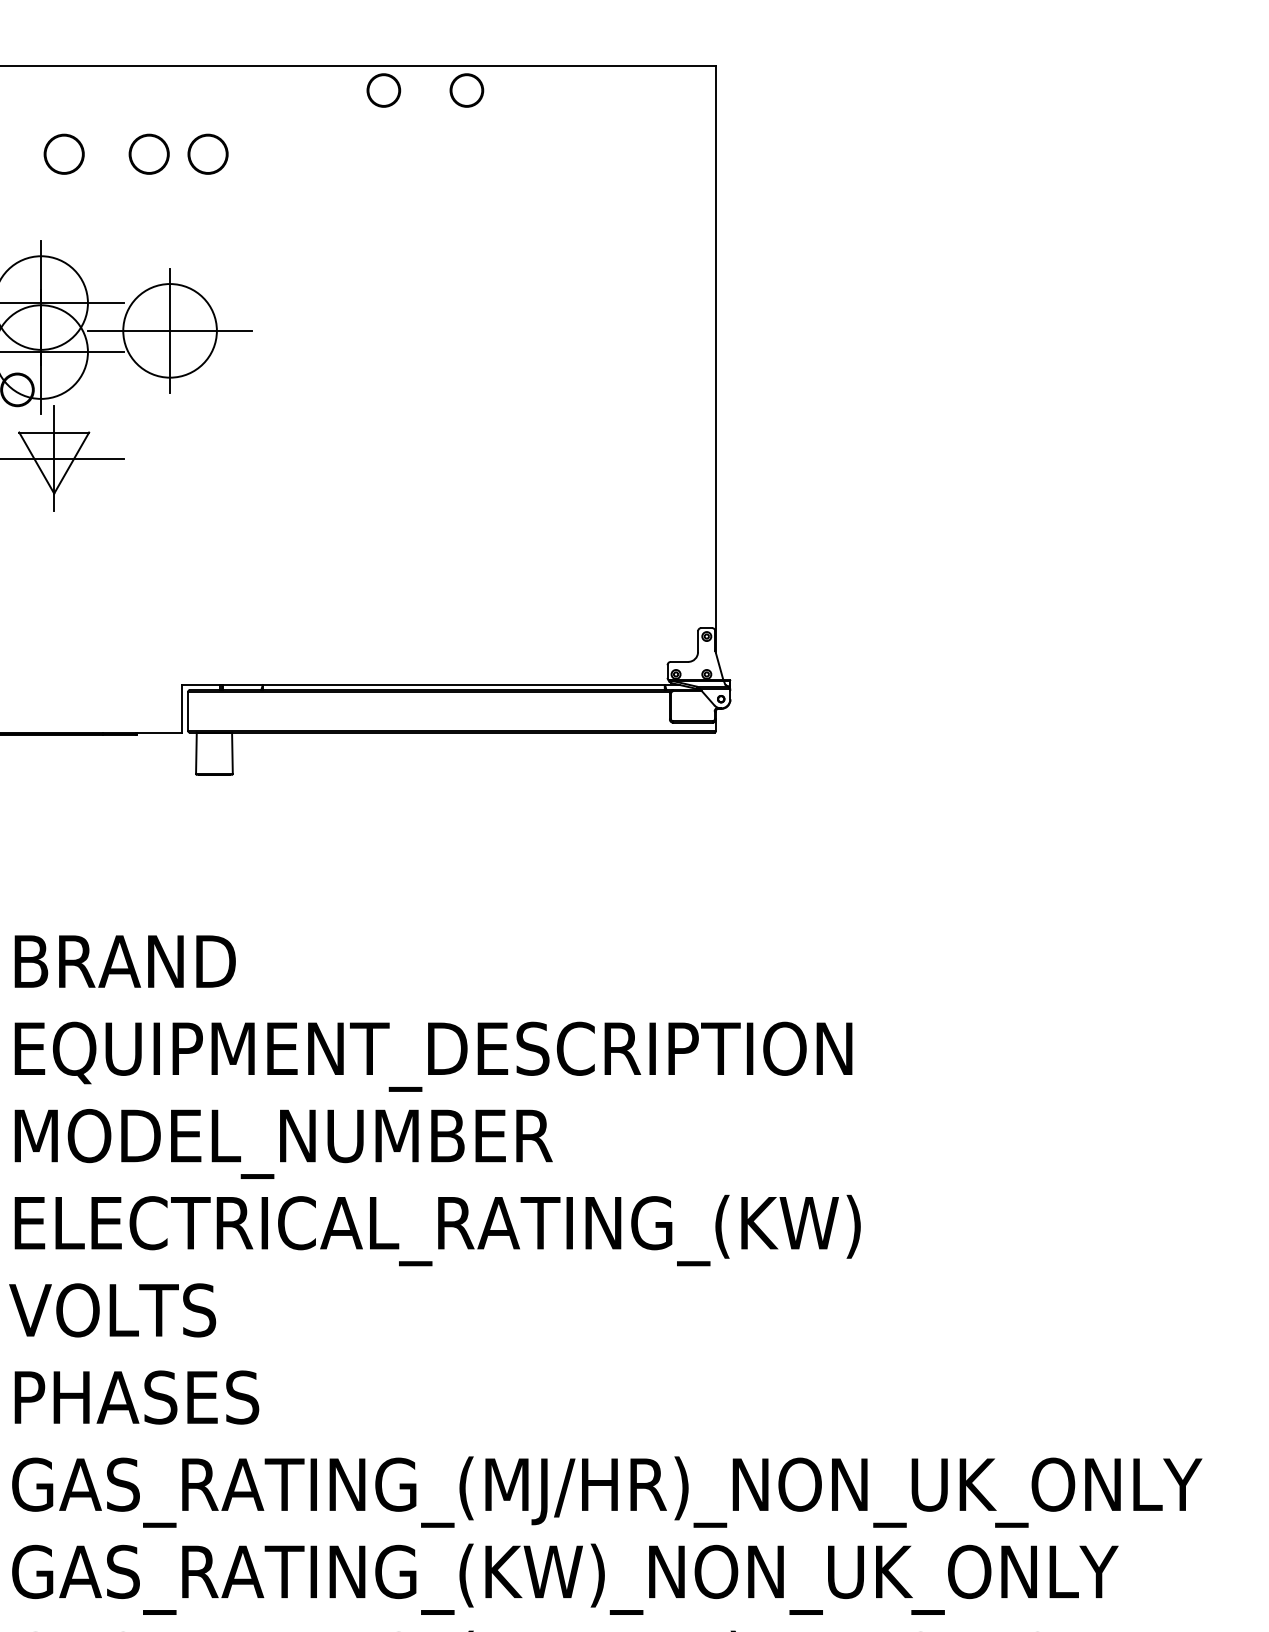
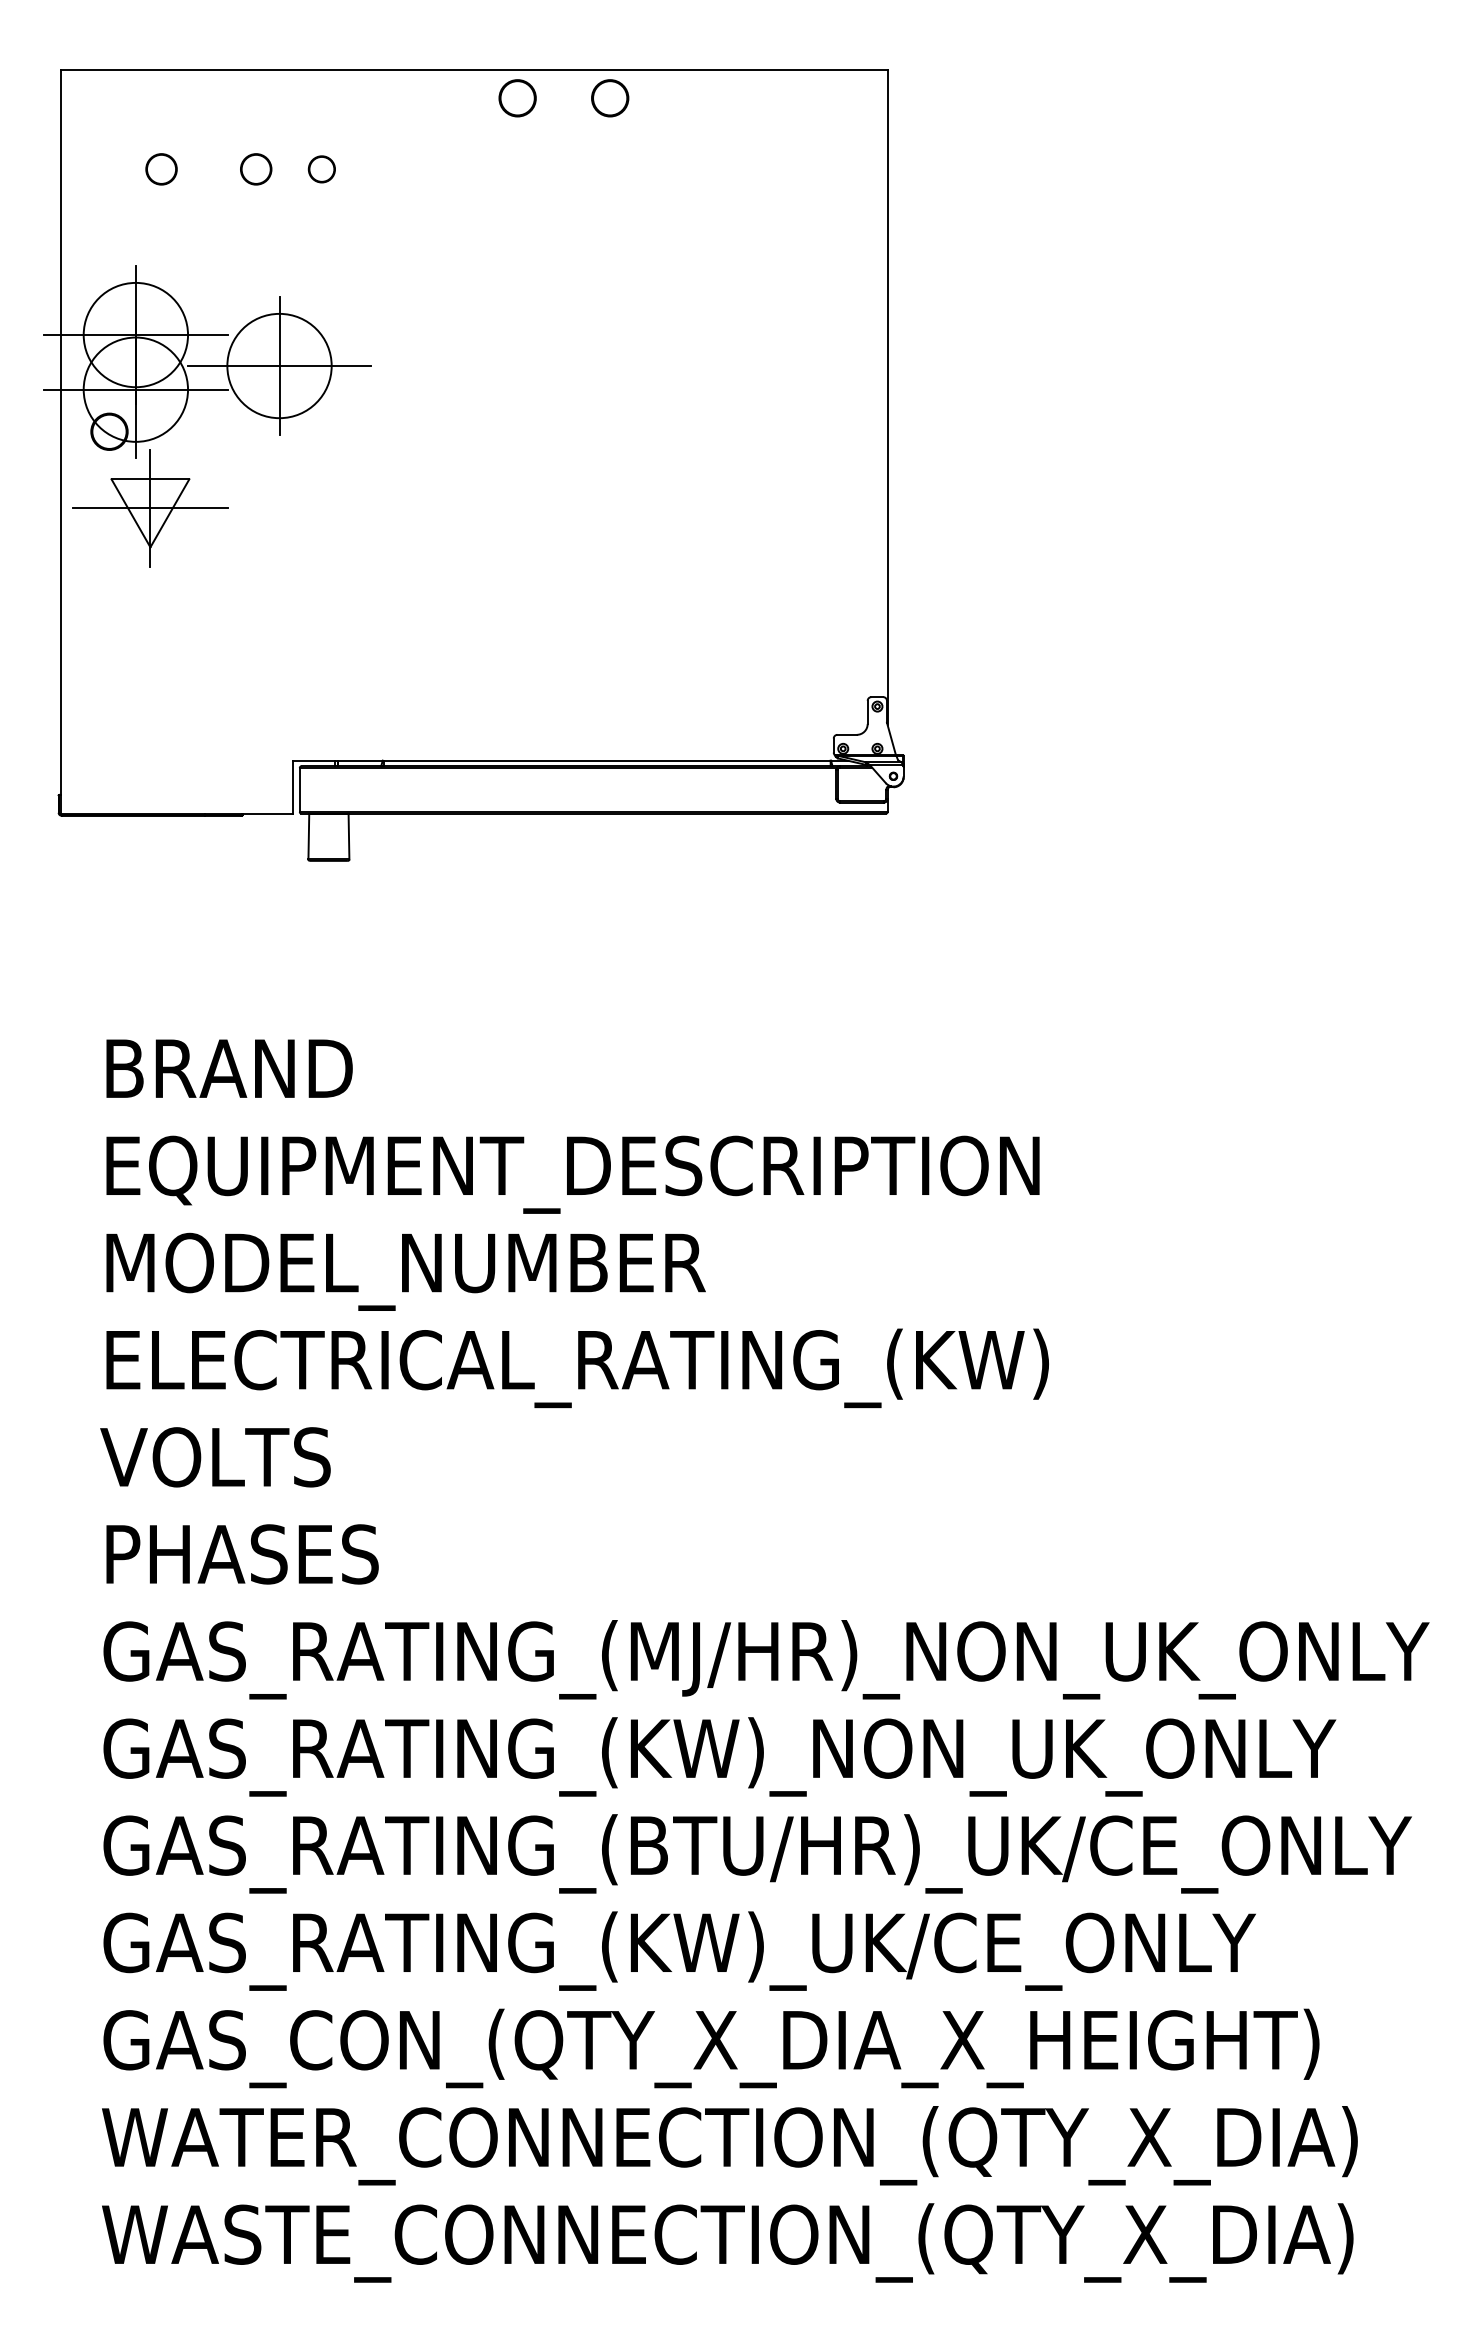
part: (64, 154) -> (161, 169), size x0.7
part: (148, 154) -> (255, 169), size x0.7
part: (207, 154) -> (321, 169), size x0.6

